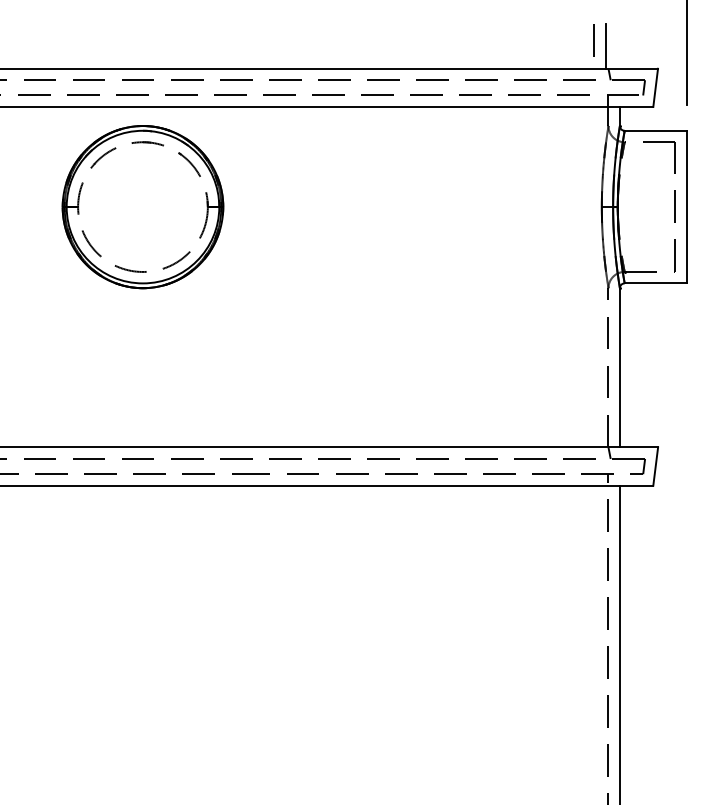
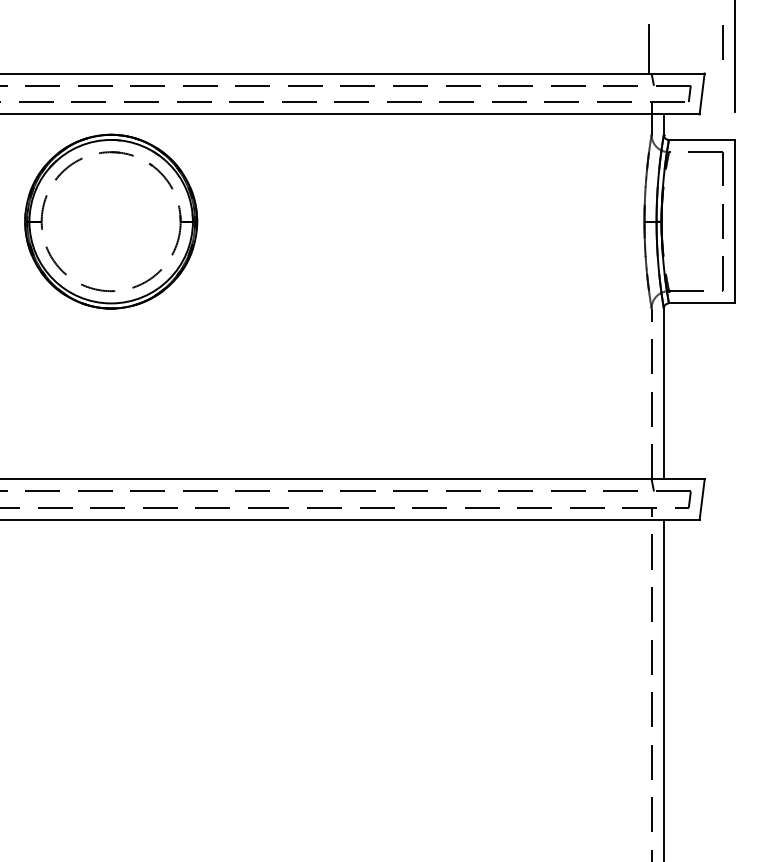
line: (593, 40) -> (722, 43), moved
part: (142, 207) -> (110, 222), moved

